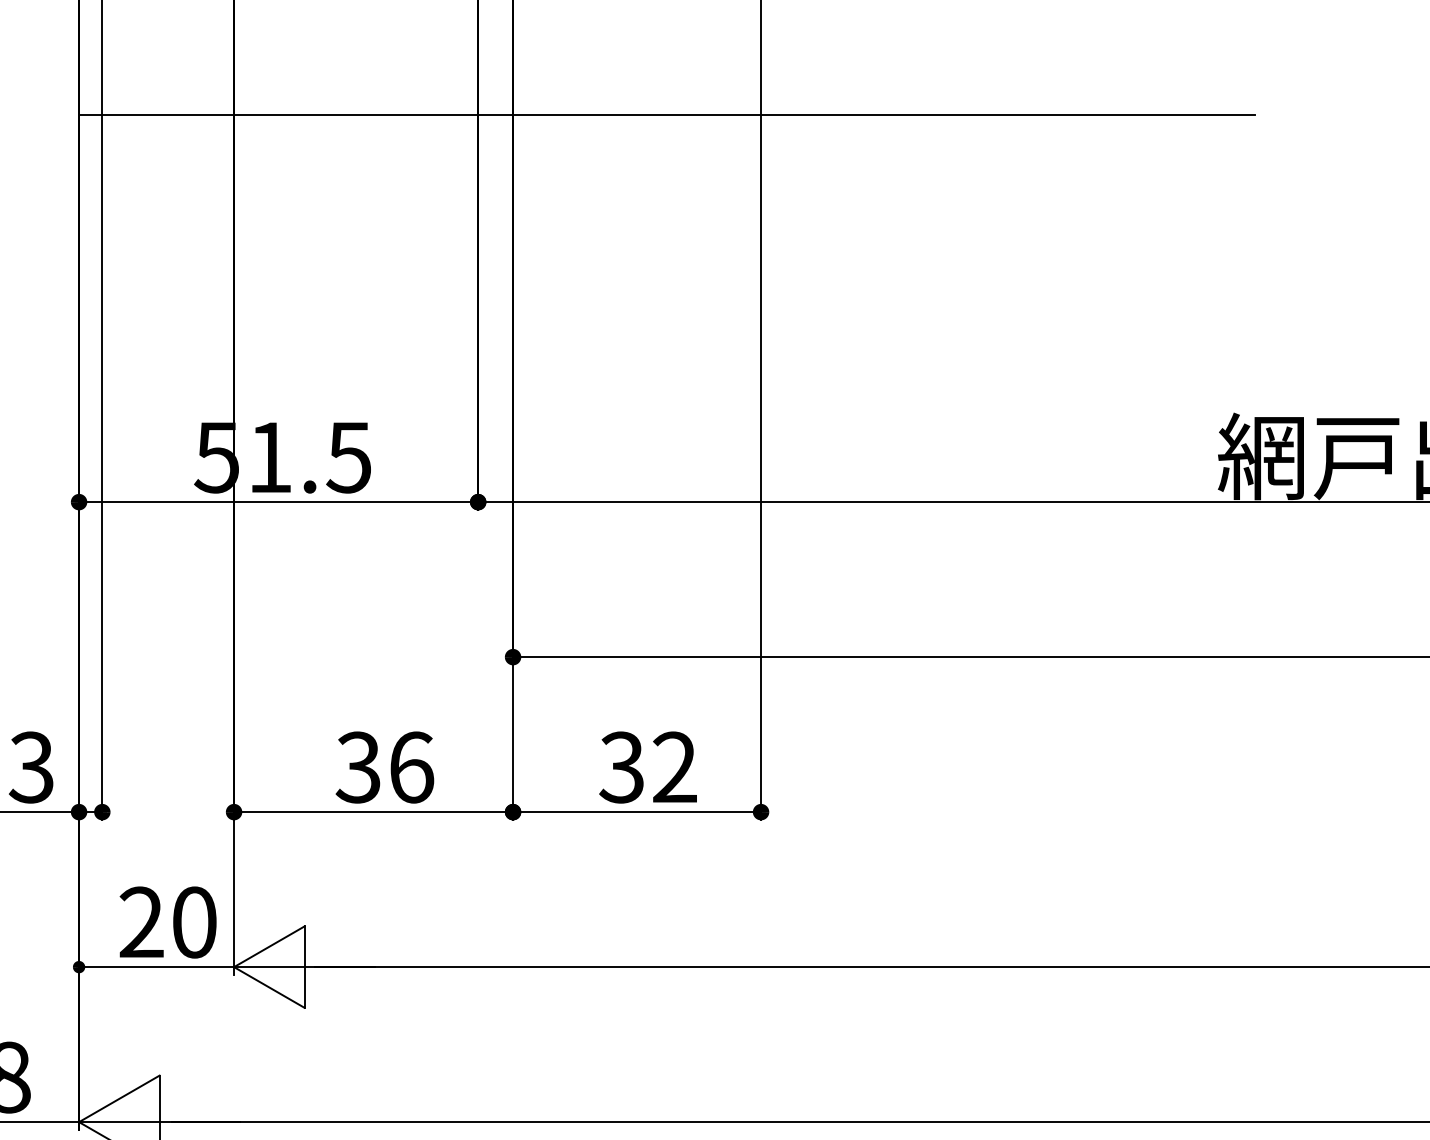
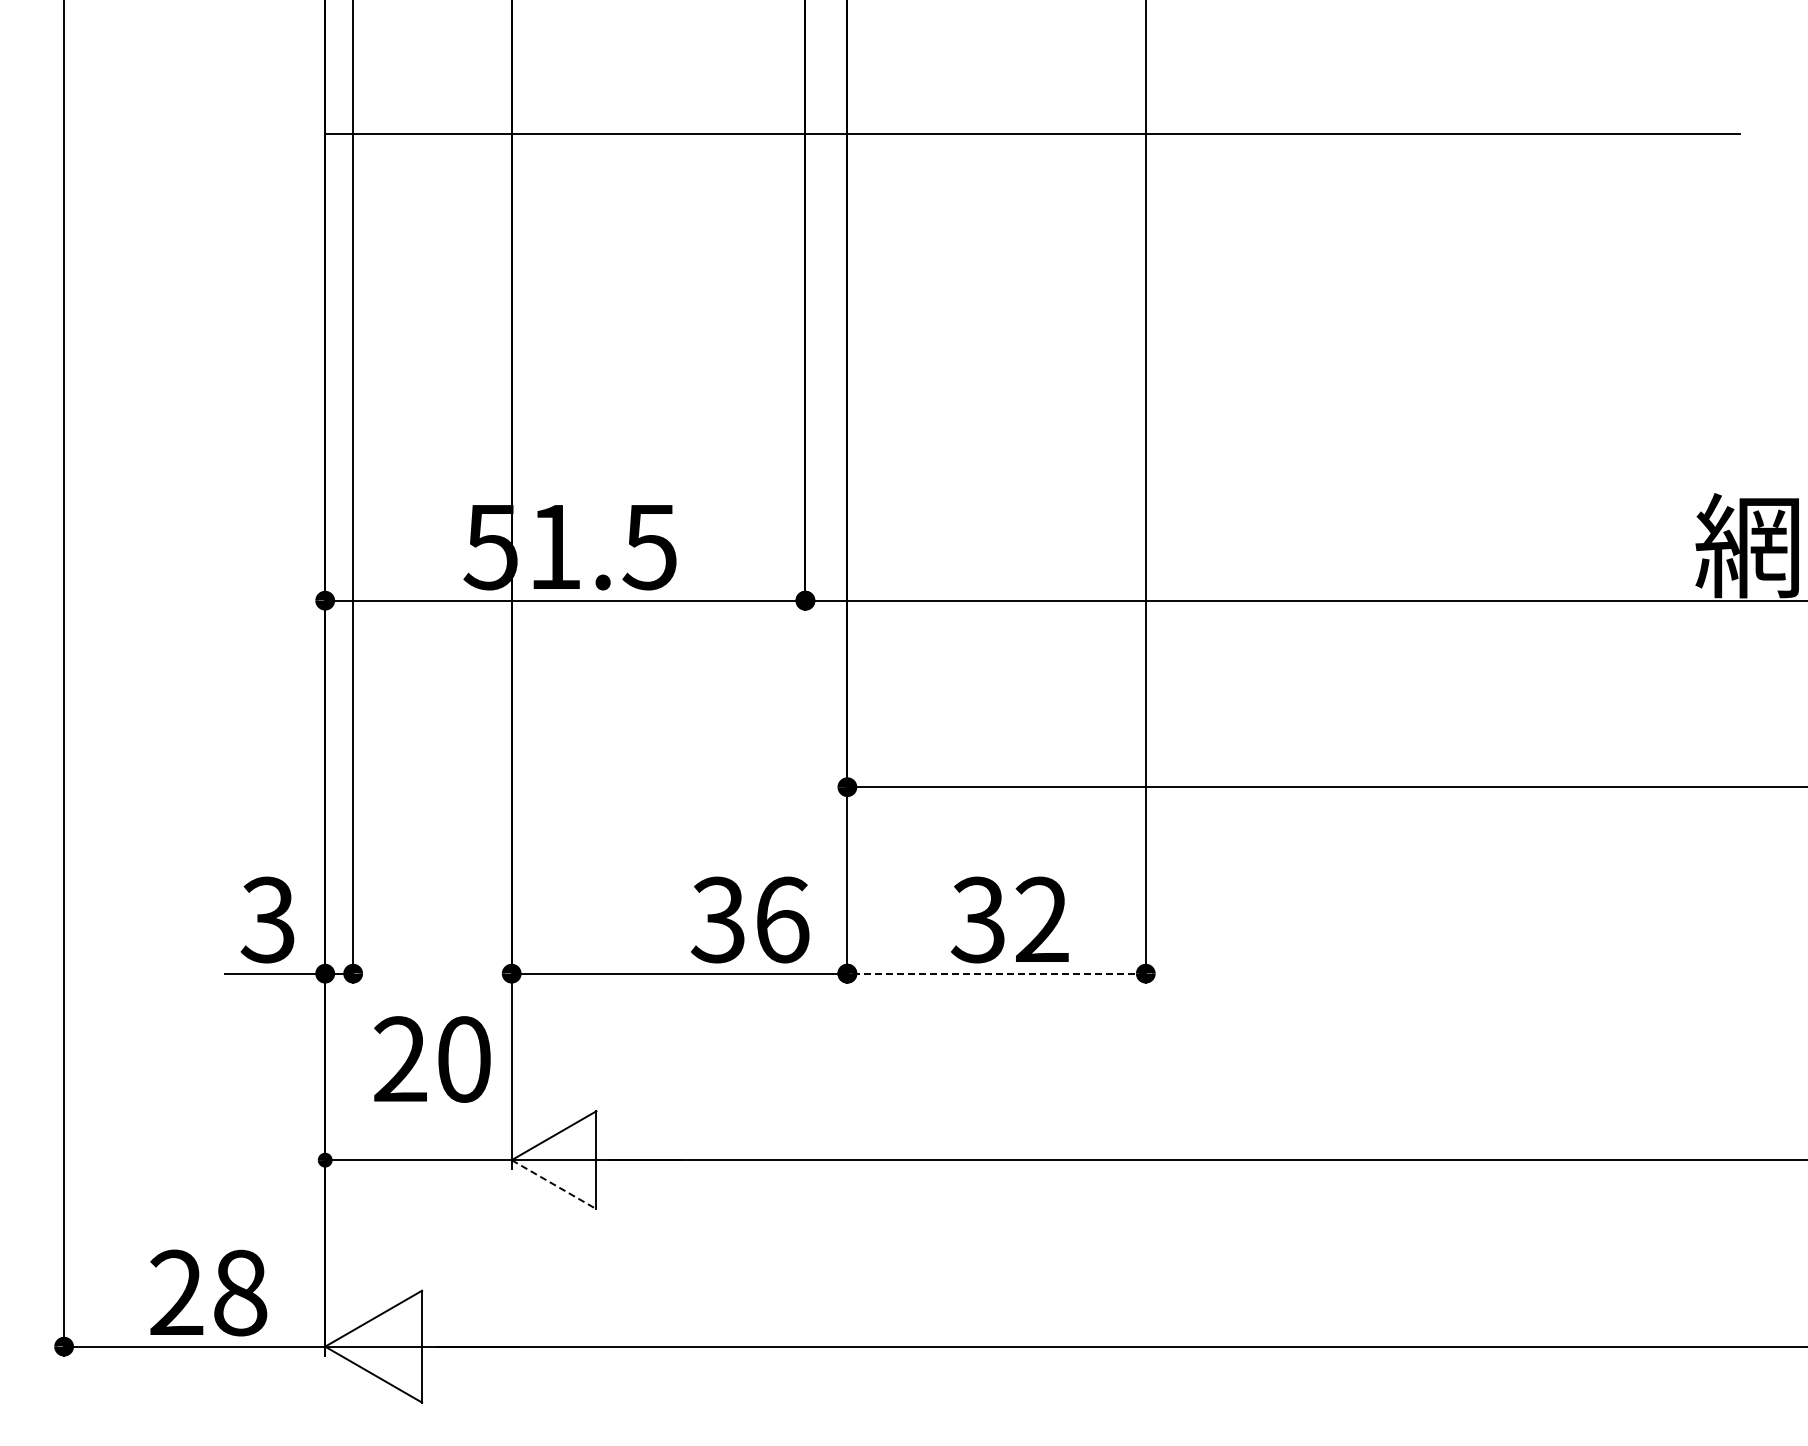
text: (385, 767) -> (750, 919), moved
line: (636, 811) -> (996, 973), solid -> dashed
text: (168, 922) -> (432, 1059), moved
line: (269, 987) -> (554, 1184), solid -> dashed

